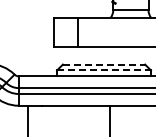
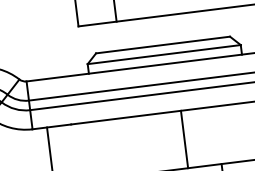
line: (104, 64) -> (163, 44), dashed -> solid
line: (104, 70) -> (165, 54), dashed -> solid

